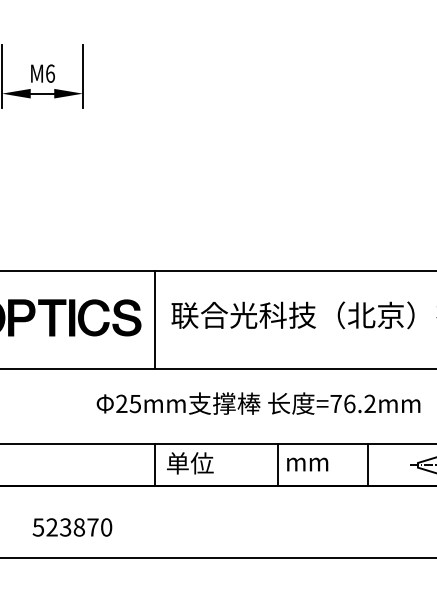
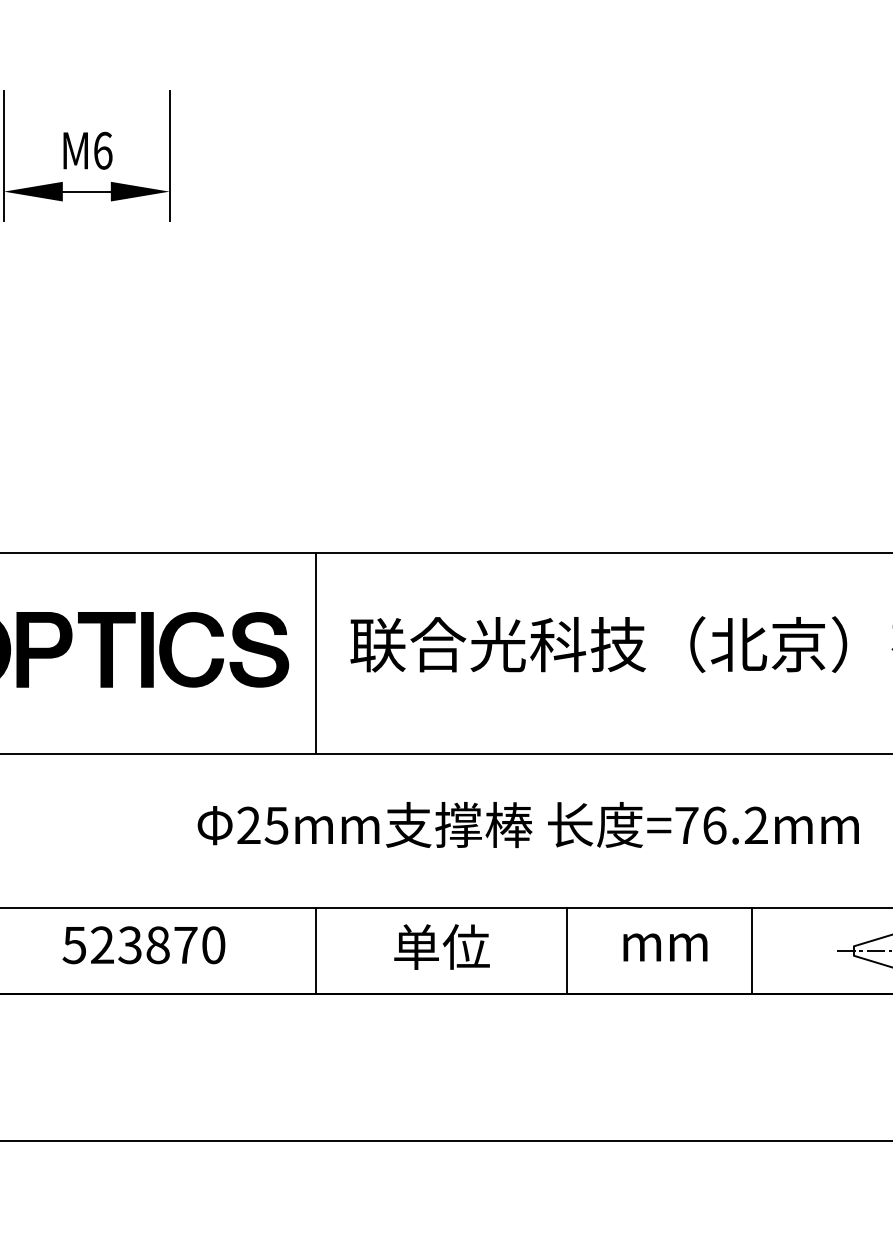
text: (190, 463) -> (442, 947), moved
text: (307, 464) -> (665, 947), moved
text: (72, 527) -> (144, 945), moved

